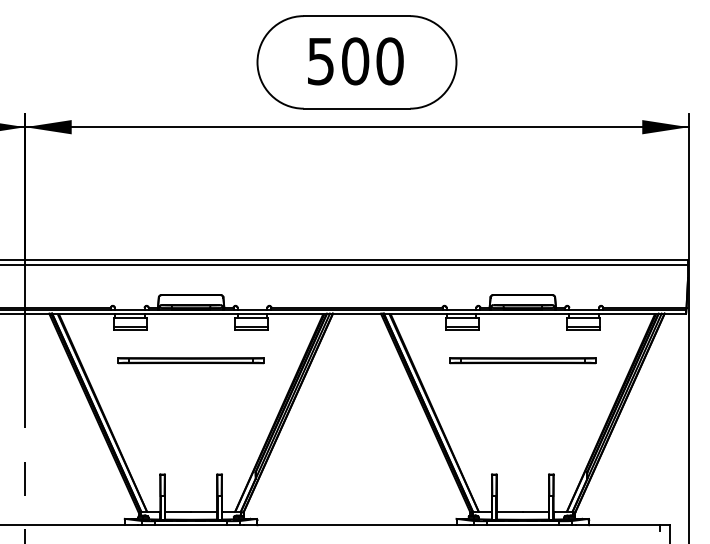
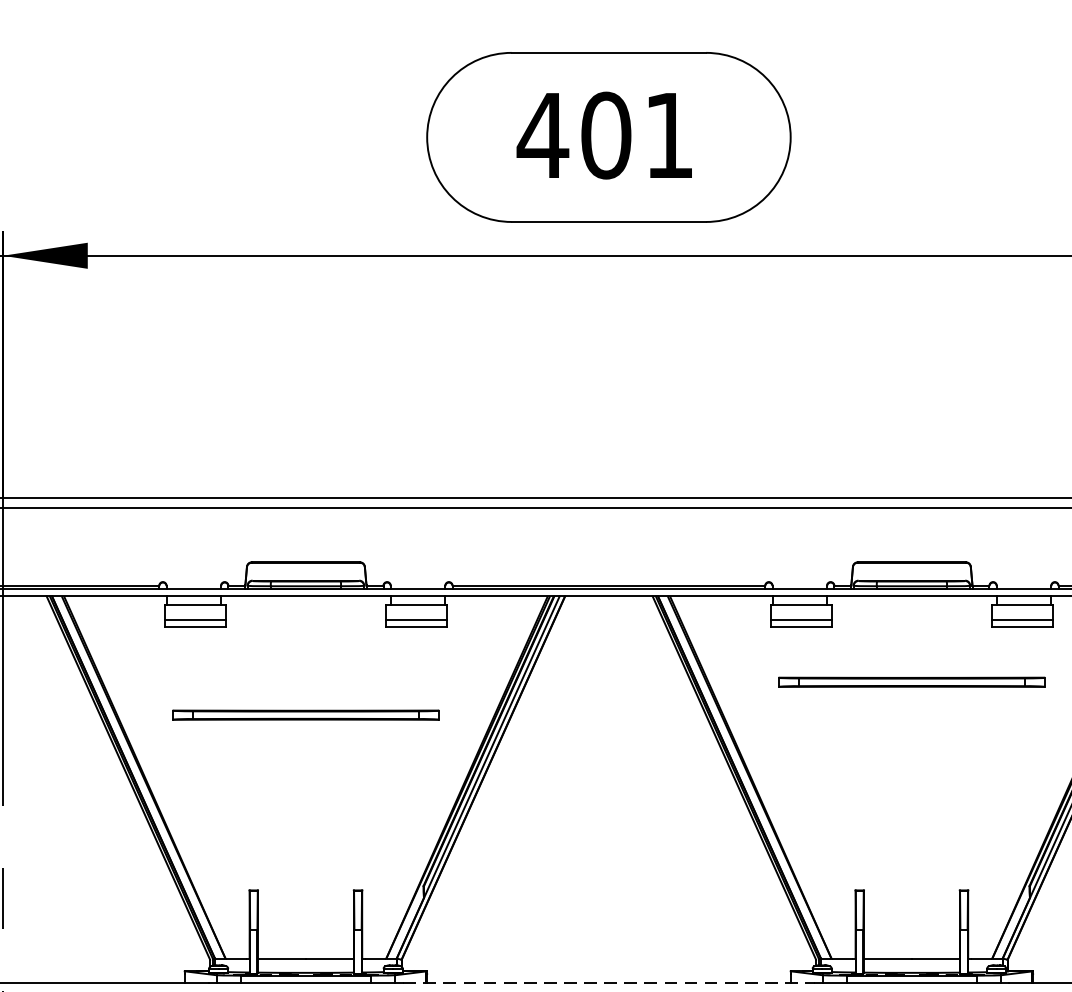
text: (354, 61) -> (604, 135), 500 -> 401
part: (190, 360) -> (304, 714), moved
line: (356, 525) -> (608, 983), solid -> dashed

